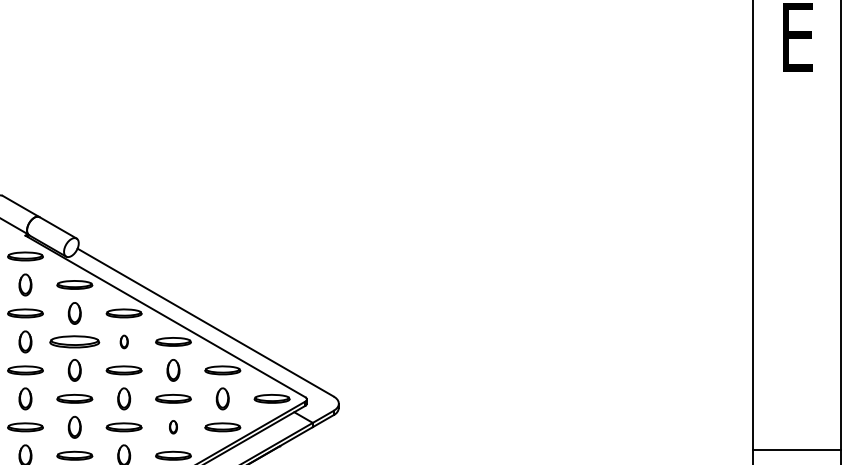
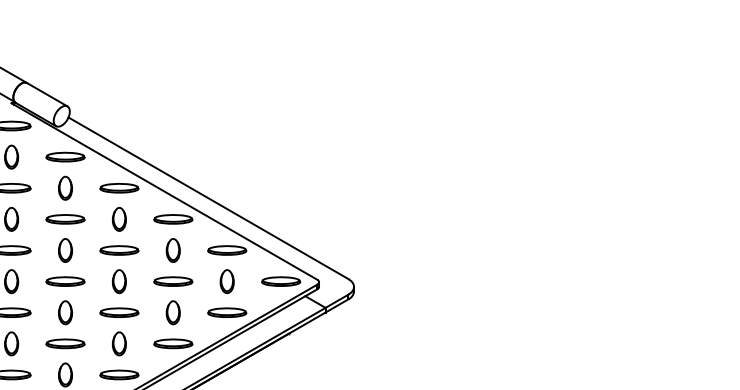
part: (74, 341) -> (65, 218), size x0.71
part: (124, 341) -> (119, 218), size x1.67
part: (173, 426) -> (173, 311), size x1.67

